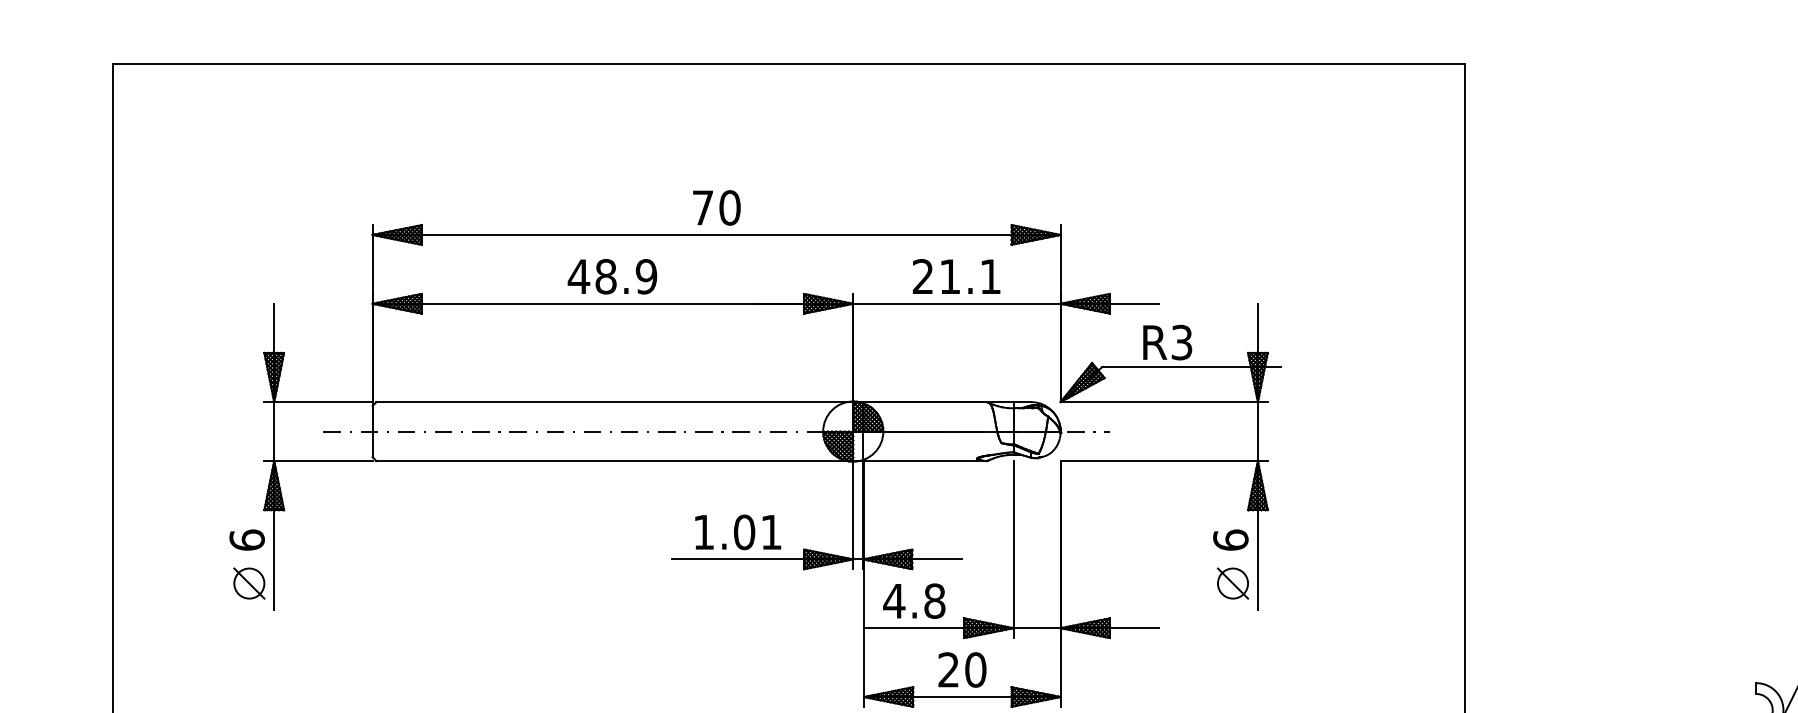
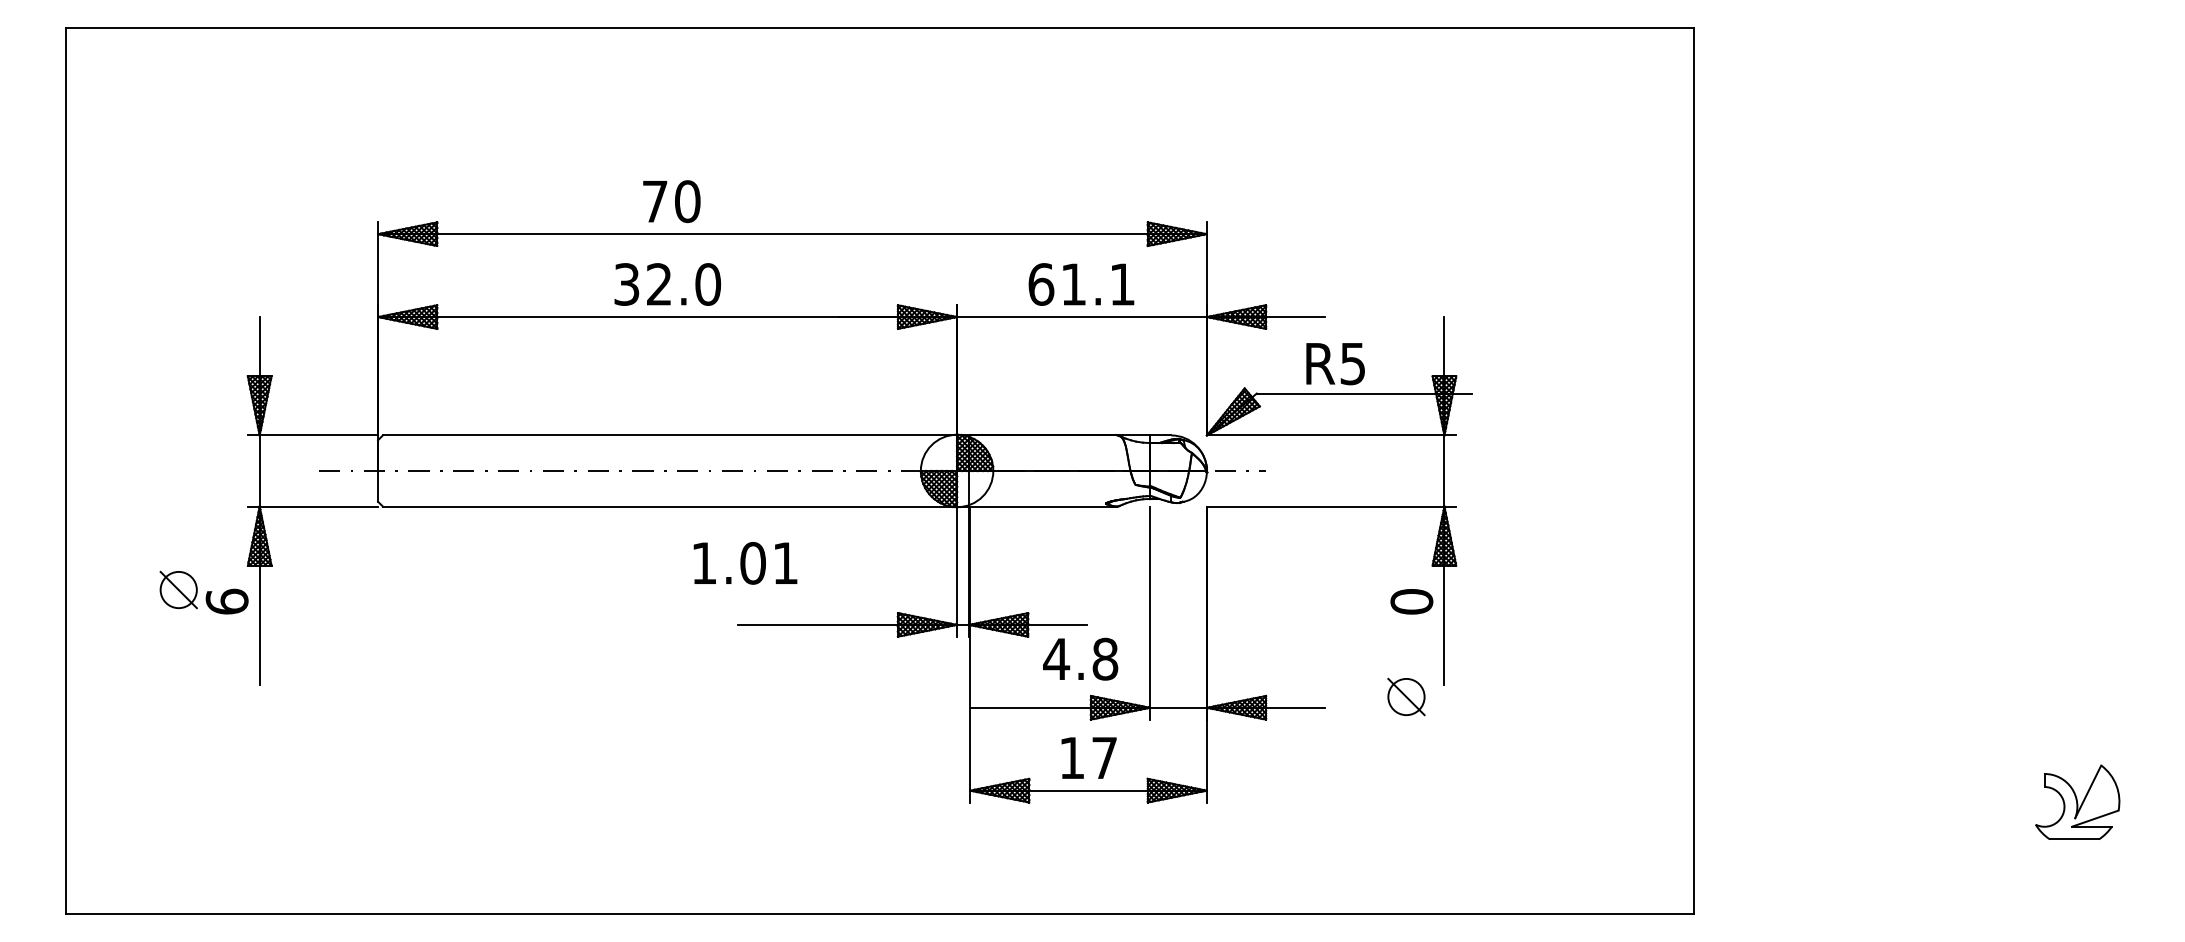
text: (716, 207) -> (671, 201), moved
text: (612, 276) -> (667, 284), 48.9 -> 32.0
text: (923, 276) -> (1041, 284), 21.1 -> 61.1
text: (1182, 342) -> (1353, 363), R3 -> R5
text: (738, 532) -> (745, 563), moved
text: (1230, 539) -> (1411, 601), 6 -> 0
part: (249, 583) -> (178, 589), moved
part: (1233, 583) -> (1406, 696), moved
text: (914, 600) -> (1080, 658), moved
text: (962, 669) -> (1088, 757), 20 -> 17

